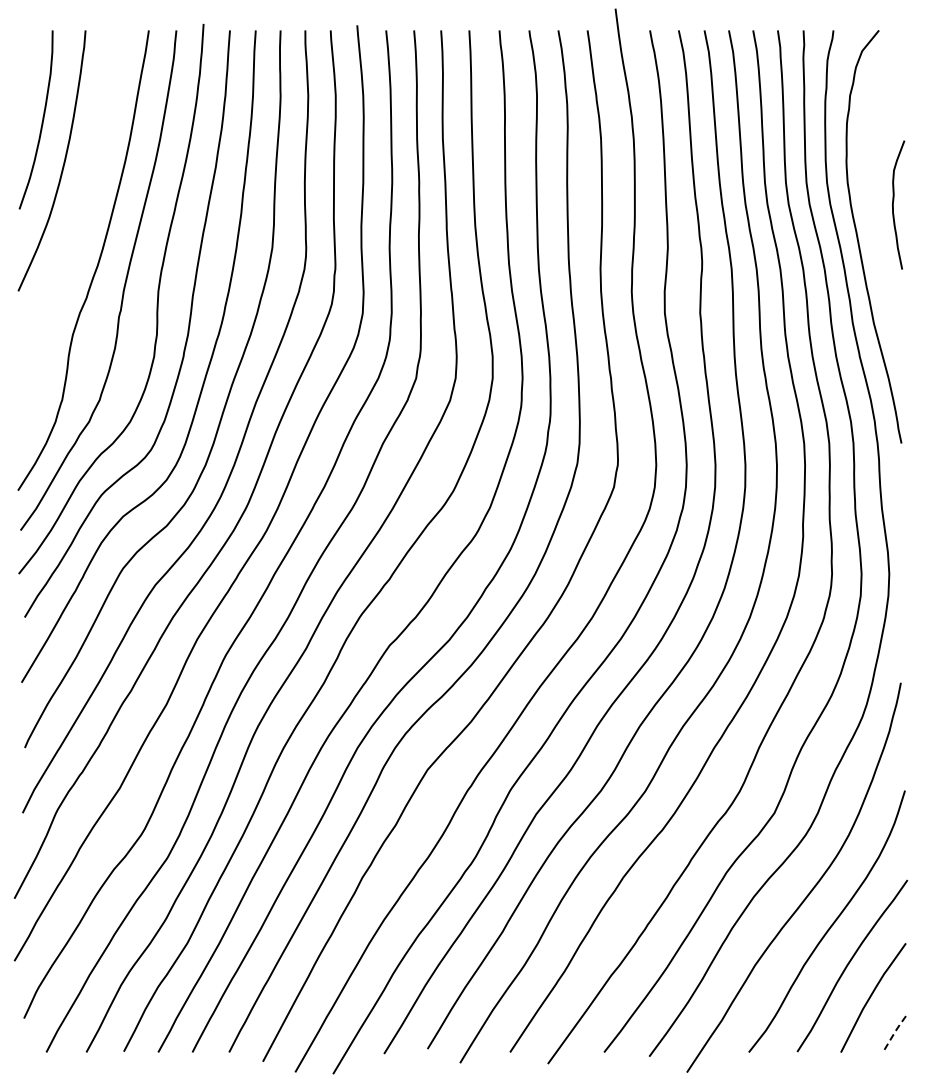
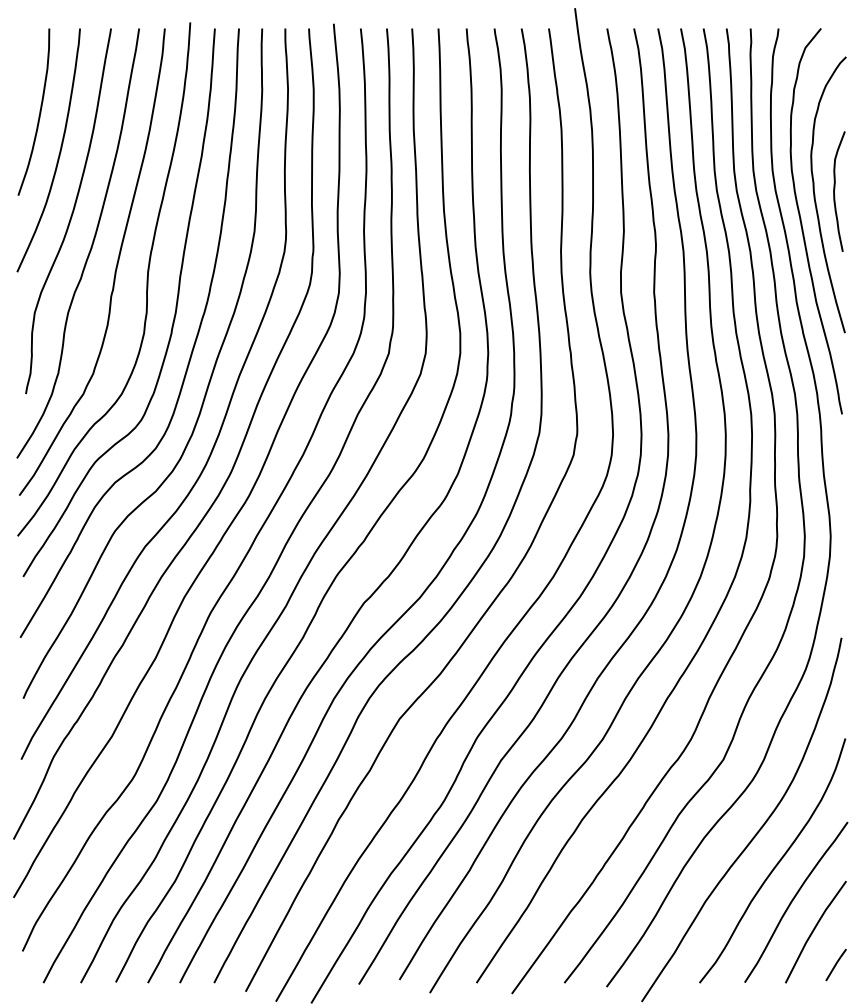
curve: (873, 212) -> (815, 198), added
curve: (76, 227) -> (71, 212), added
line: (895, 1031) -> (836, 963), dashed -> solid

